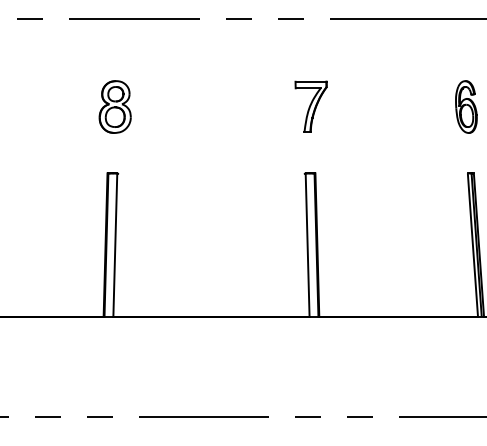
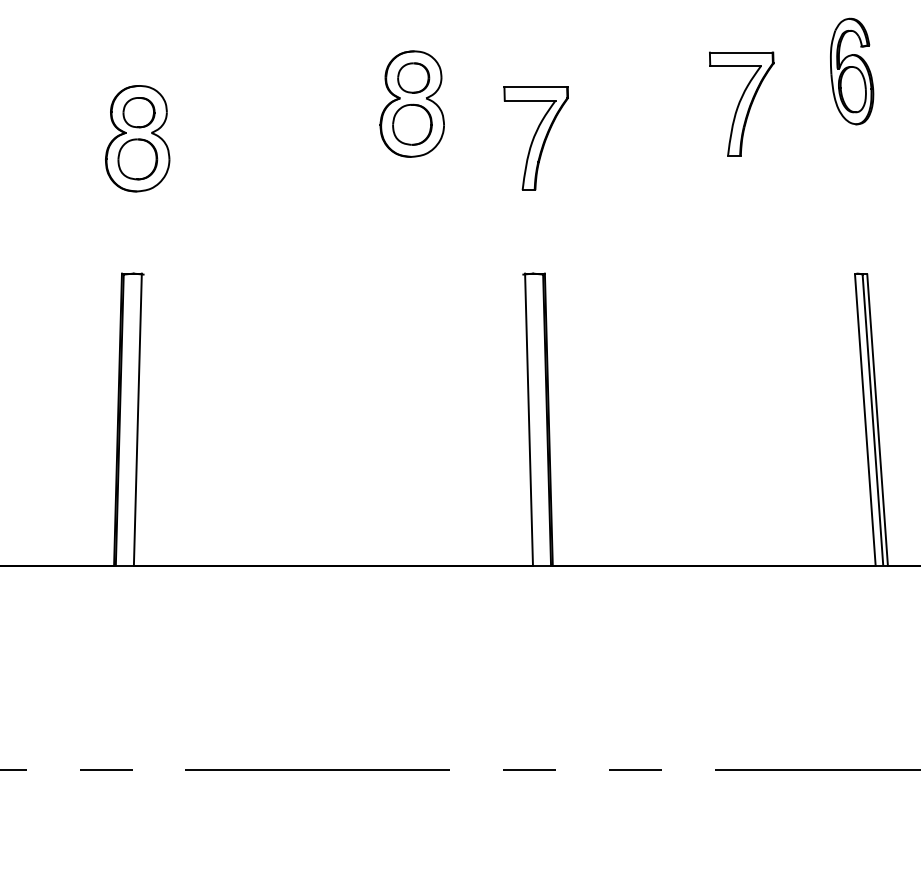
part: (249, 89) -> (410, 102), added
part: (411, 89) -> (740, 102), added
part: (466, 106) -> (852, 70), moved

